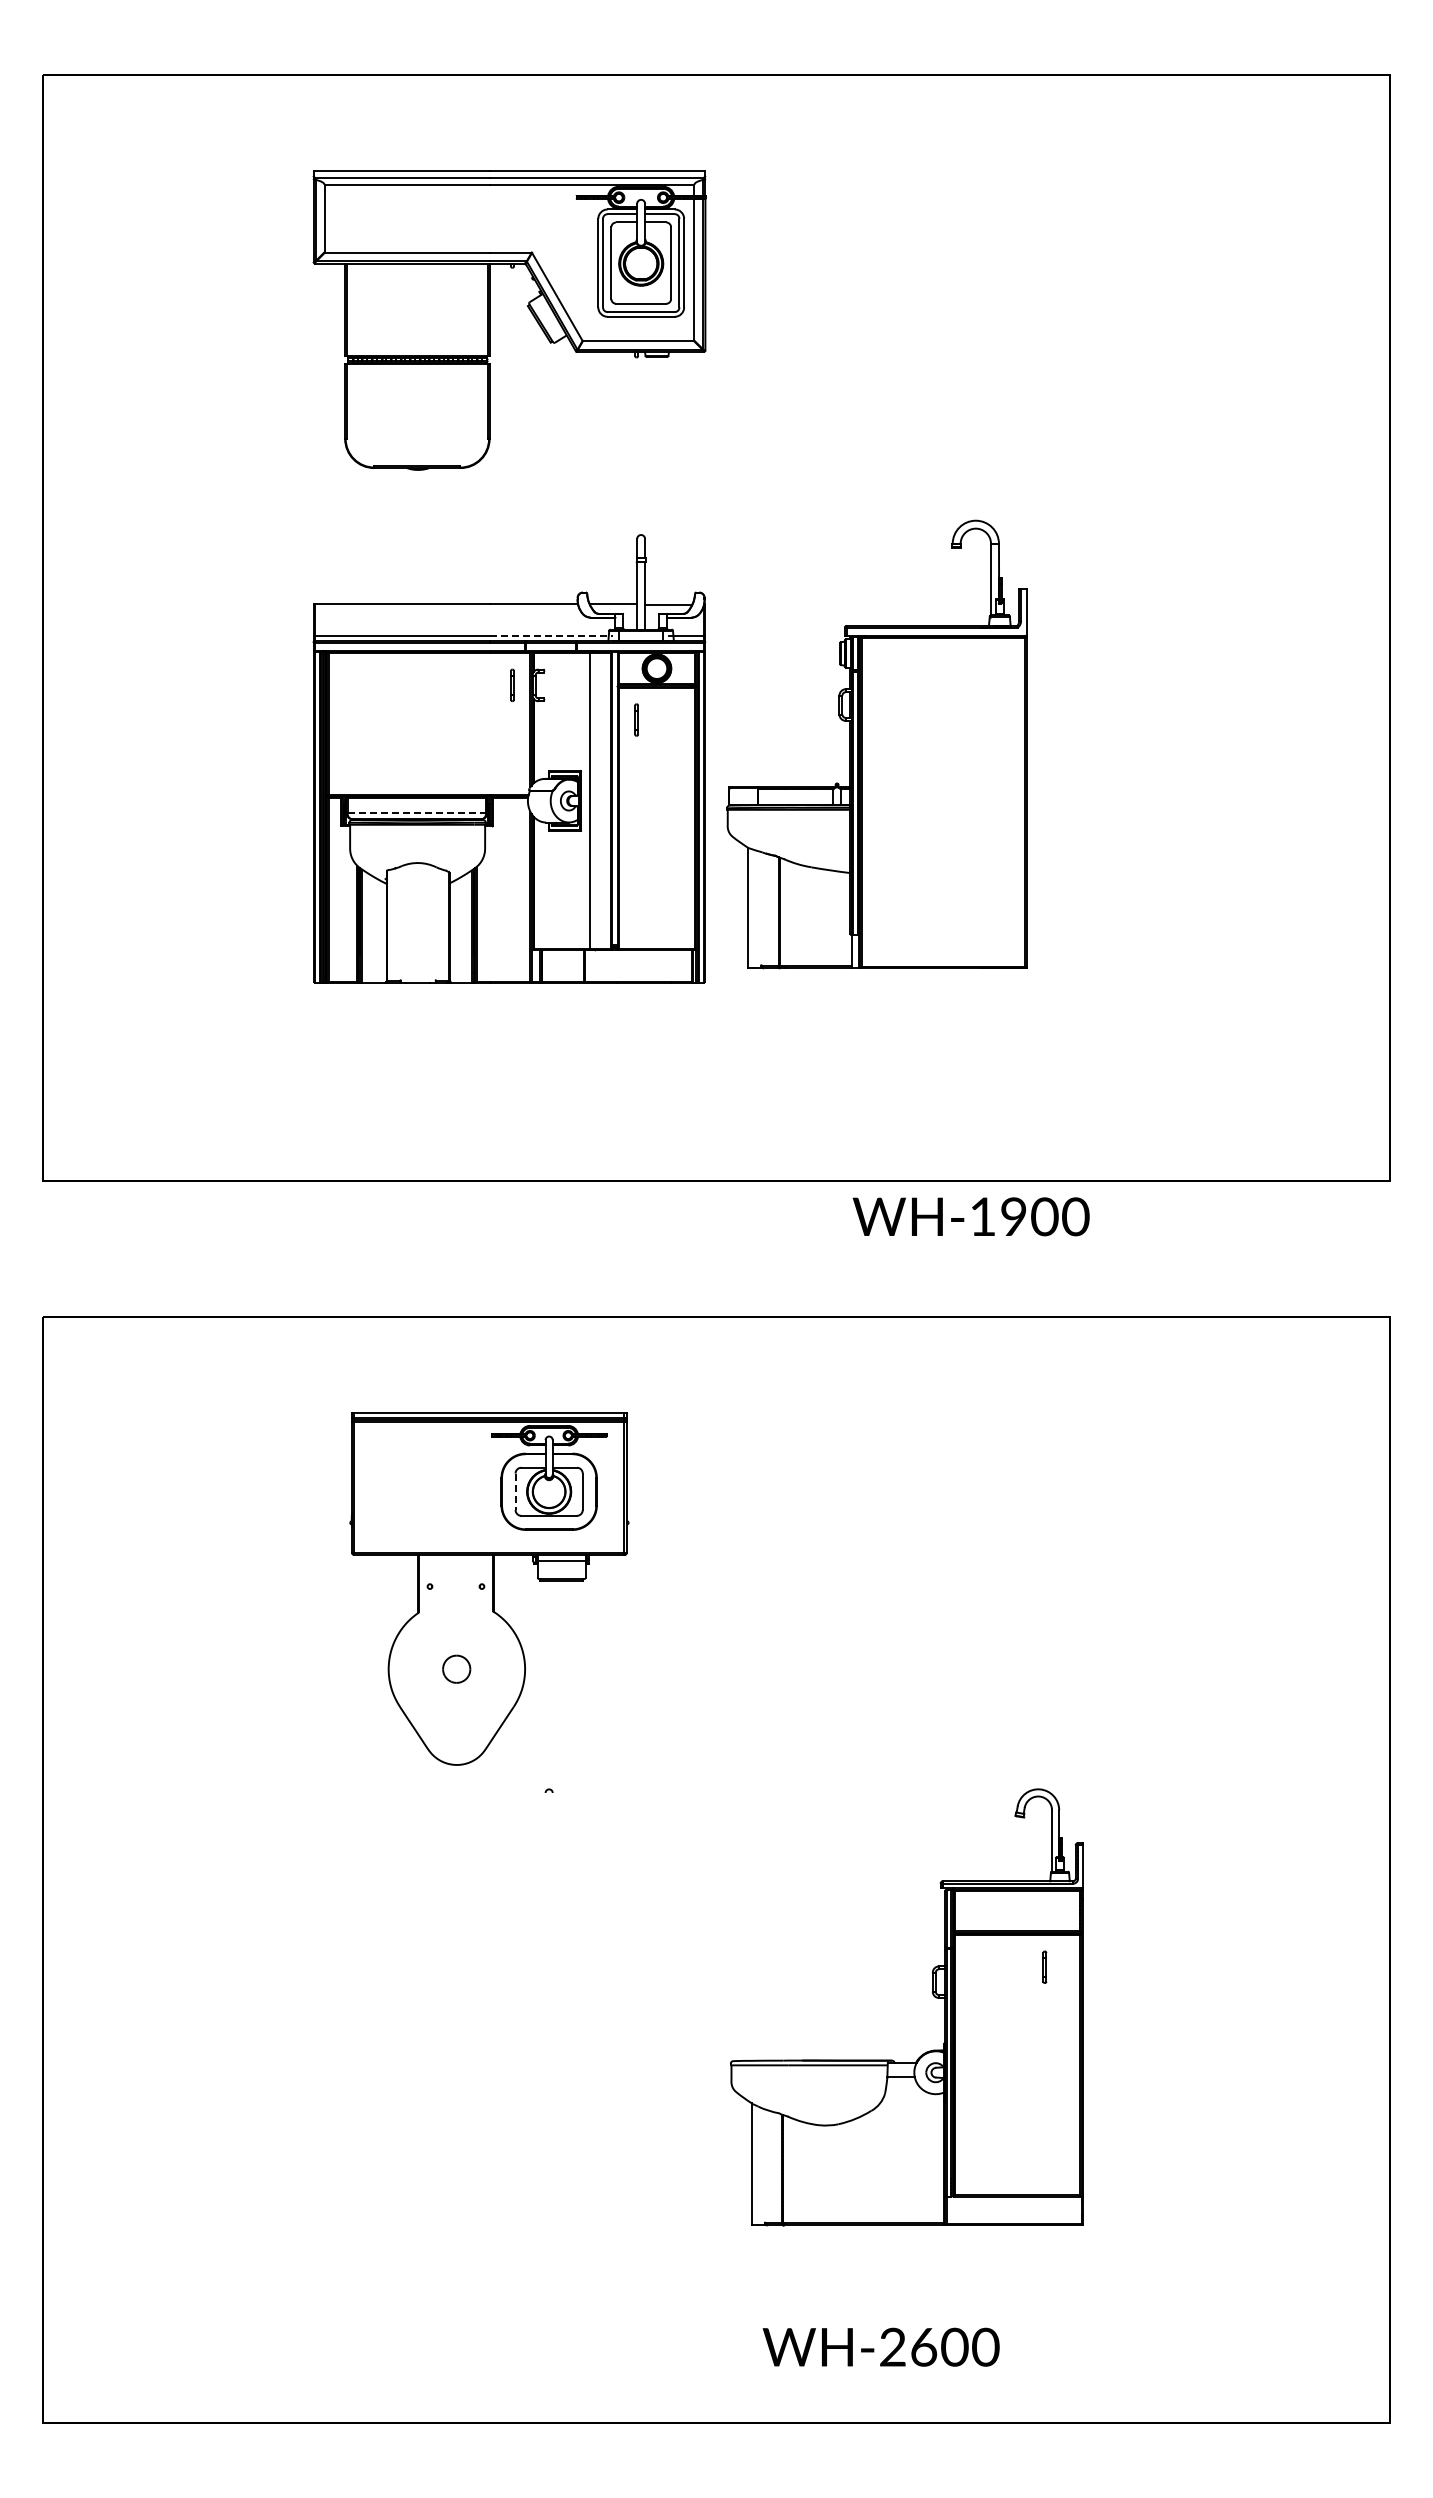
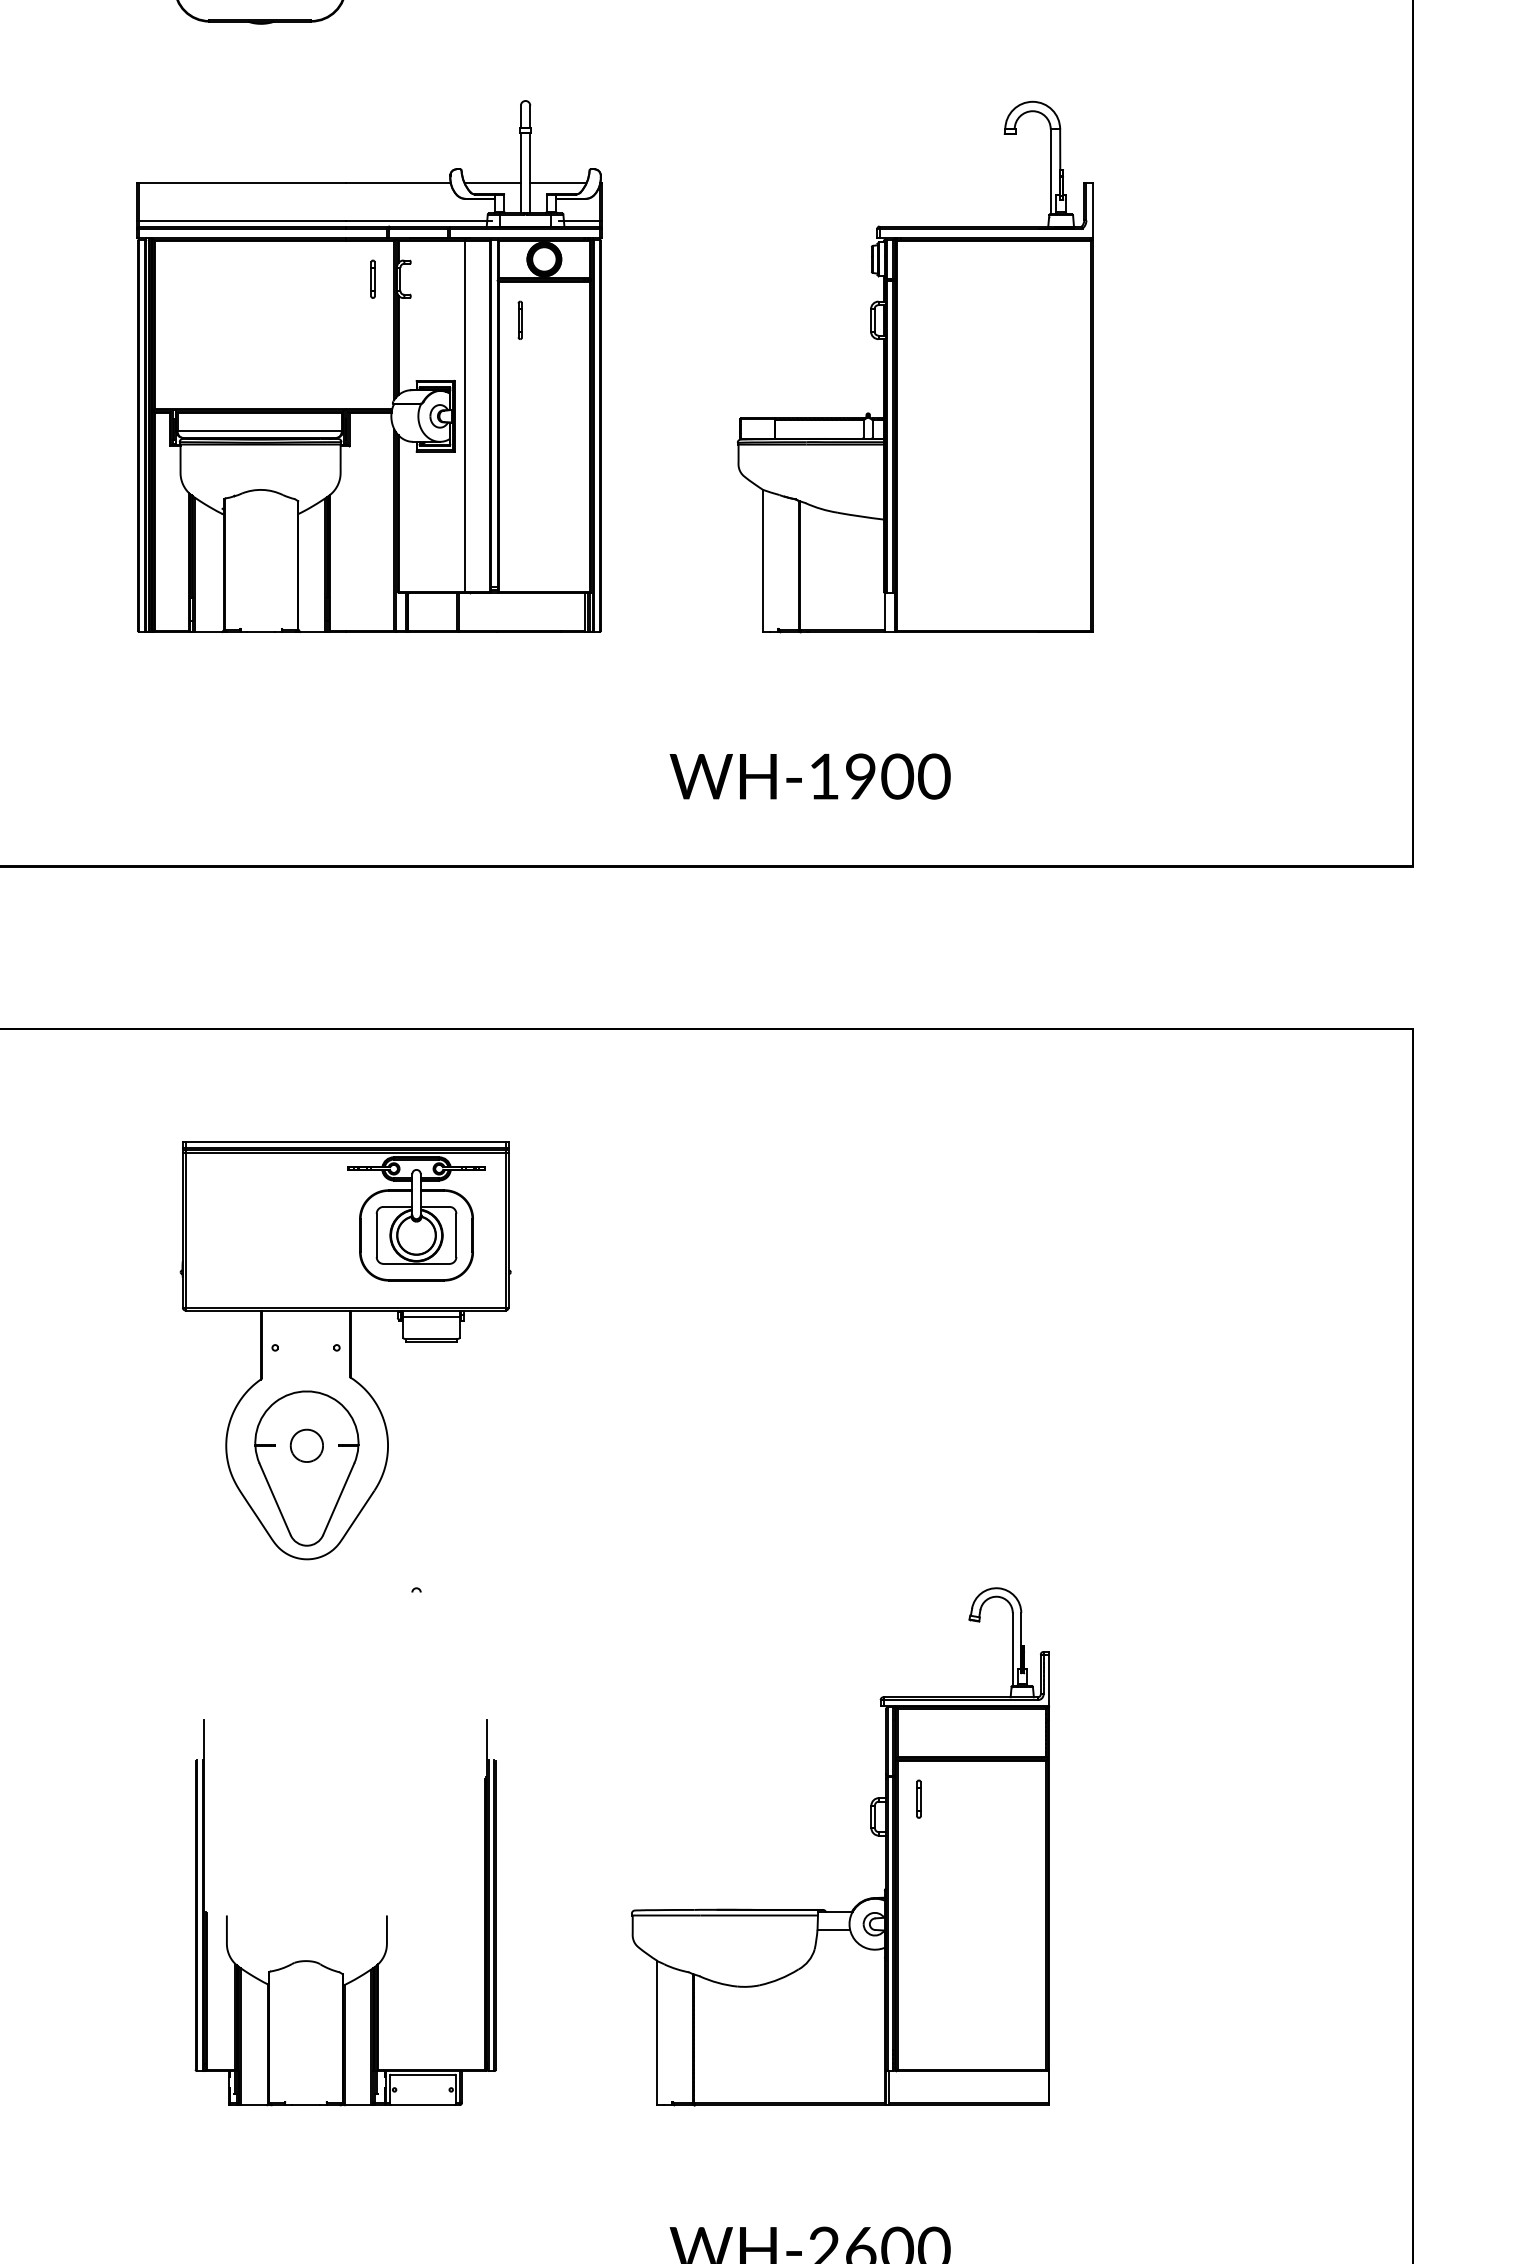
line: (551, 635) -> (419, 220), dashed -> solid
part: (876, 744) -> (914, 367), moved
line: (417, 813) -> (260, 431), dashed -> solid
text: (970, 1216) -> (809, 776), moved
line: (515, 1492) -> (376, 1236), dashed -> solid
part: (456, 1688) -> (306, 1468), added
part: (1044, 1966) -> (918, 1798), moved
part: (523, 2065) -> (386, 1915), added

